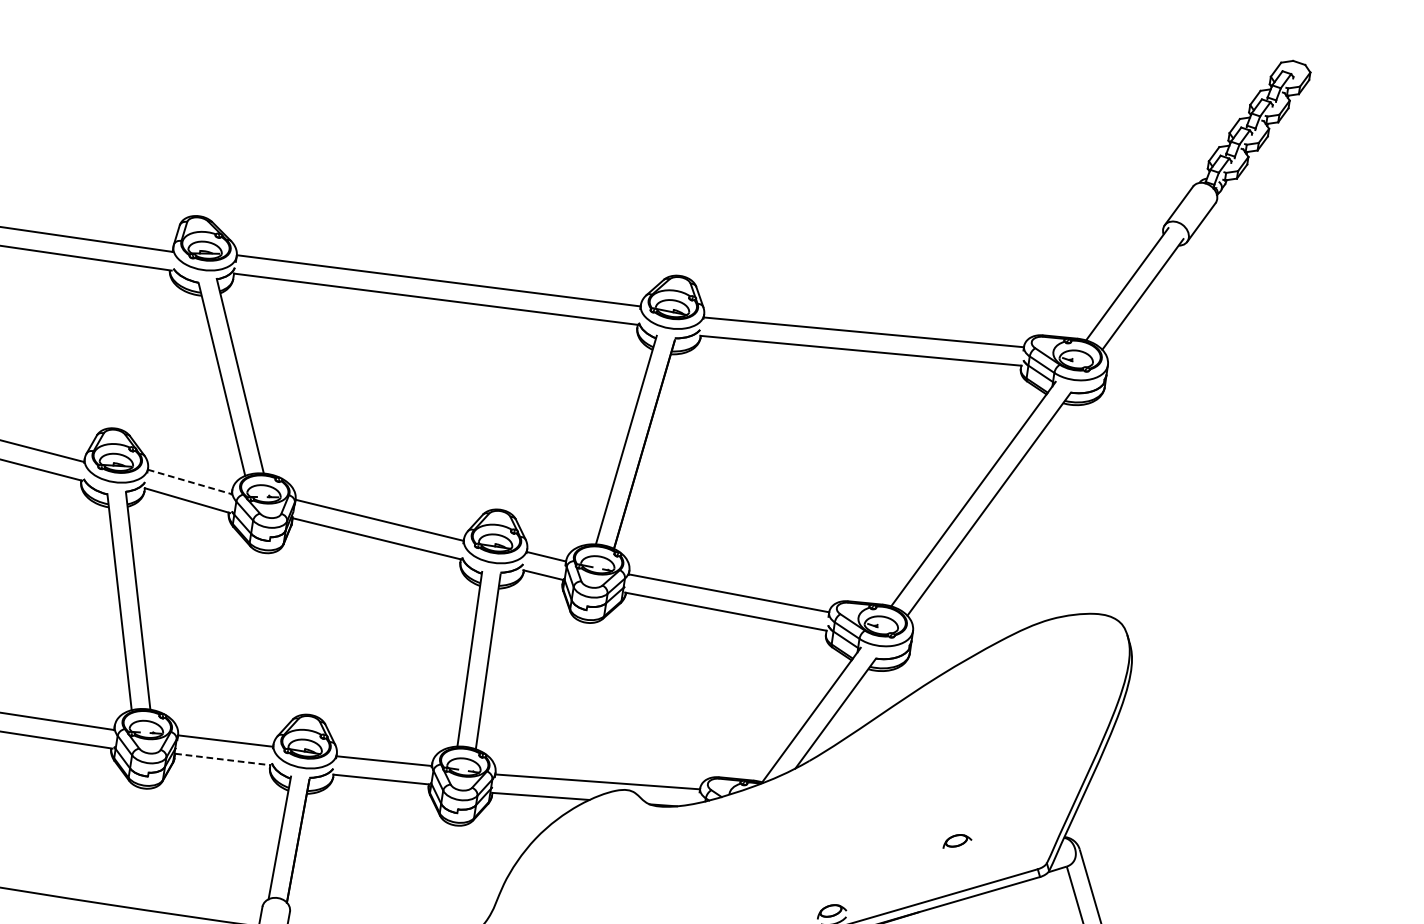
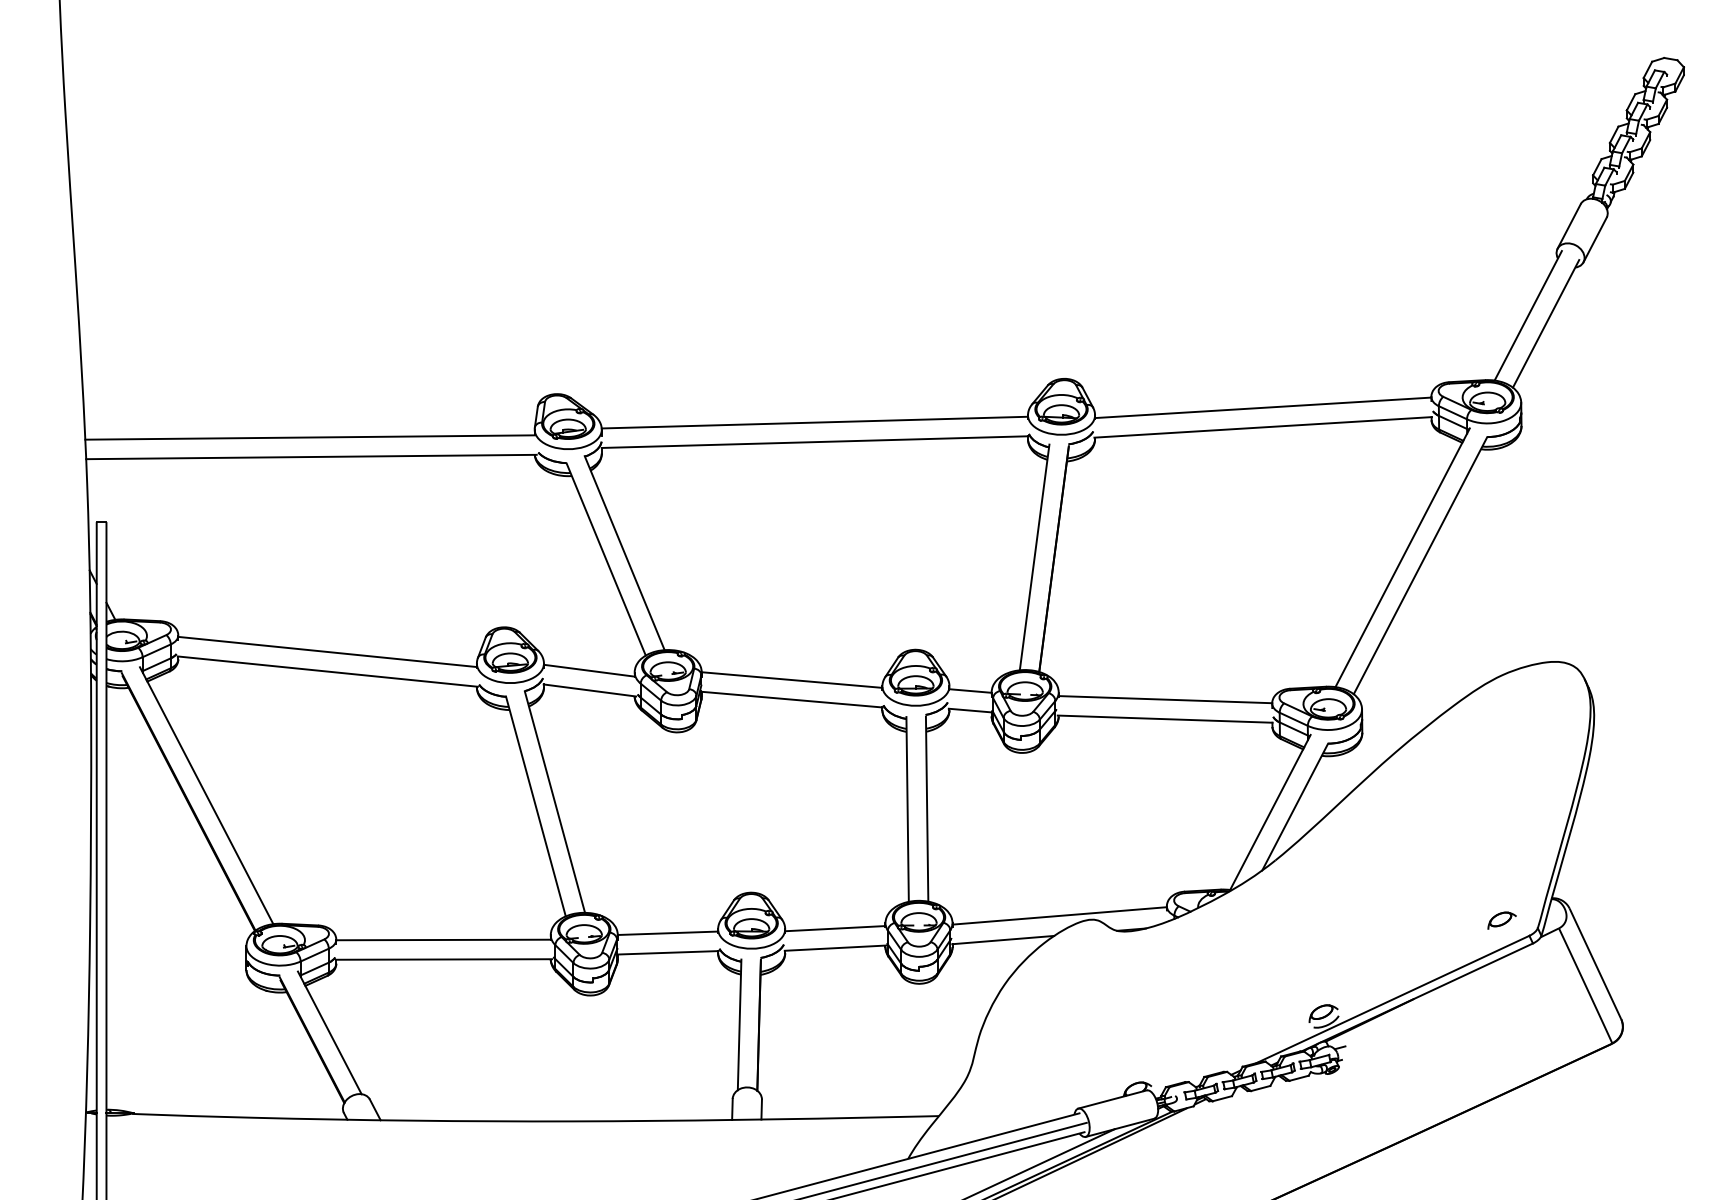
line: (189, 481) -> (589, 670), dashed -> solid
line: (223, 759) -> (668, 952), dashed -> solid
part: (957, 841) -> (1501, 920), moved

